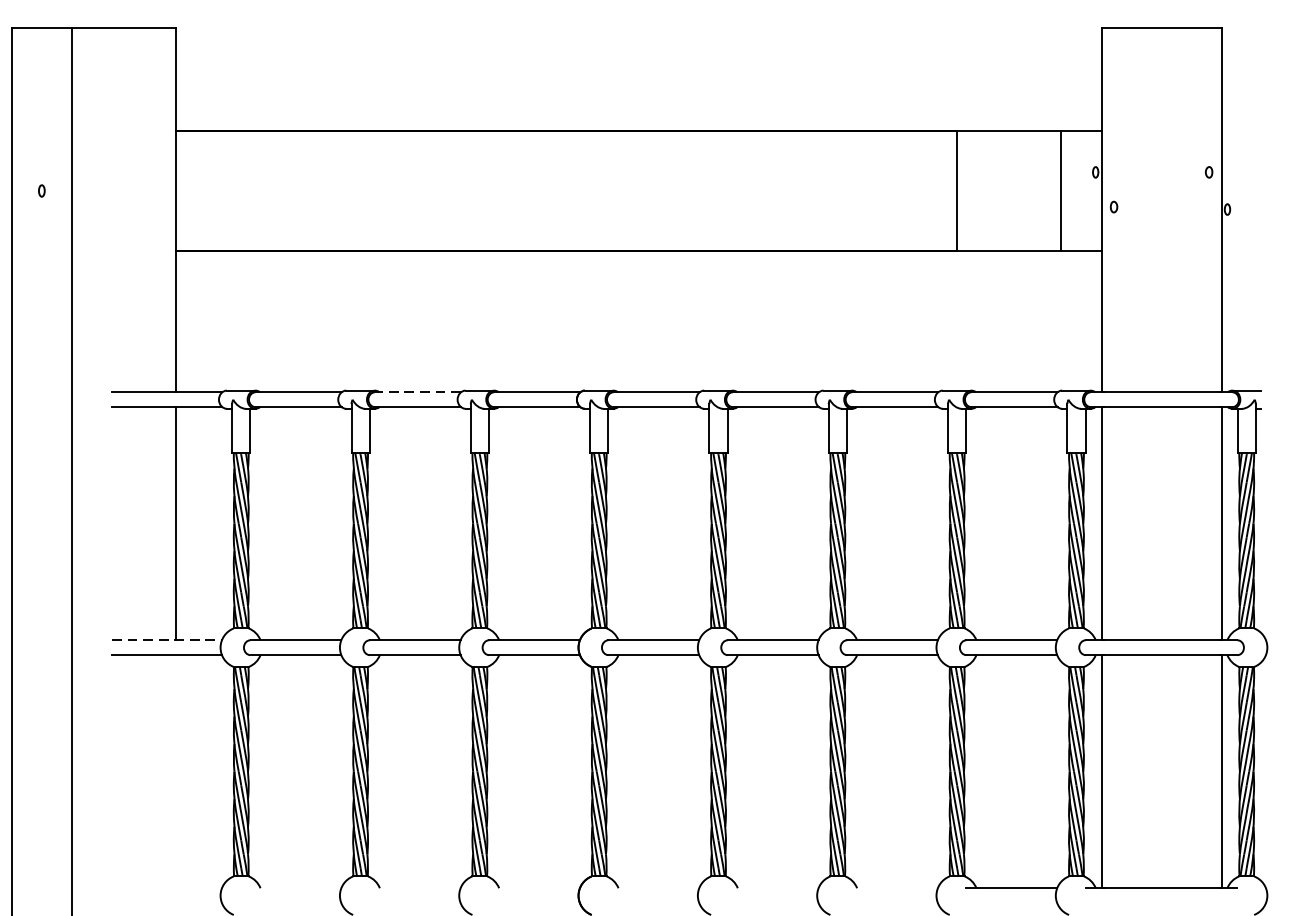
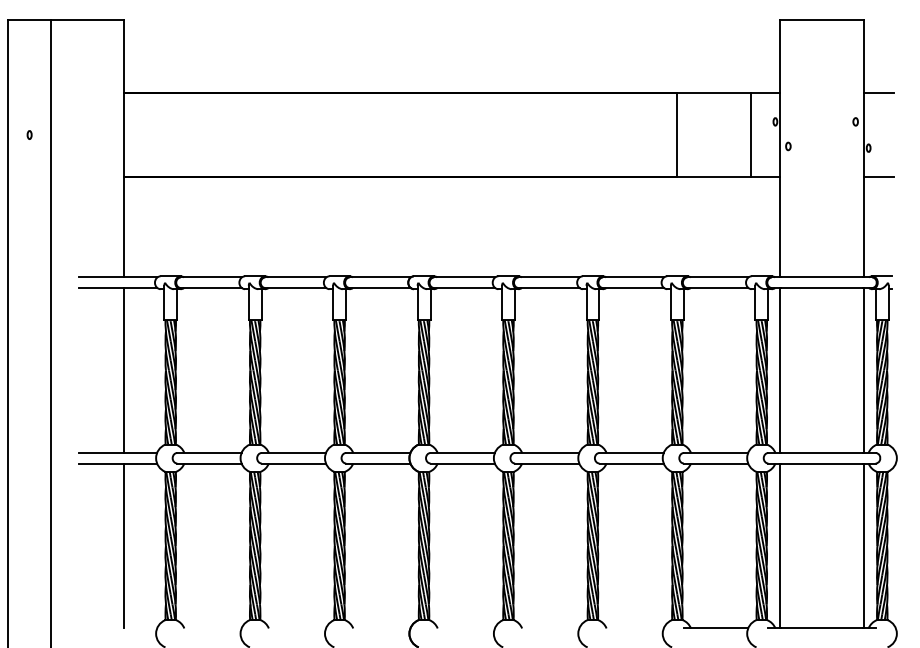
line: (1241, 130) -> (878, 92), added
line: (1241, 250) -> (878, 177), added
line: (417, 392) -> (295, 277), dashed -> solid
line: (167, 639) -> (118, 452), dashed -> solid
line: (175, 771) -> (124, 545), added

